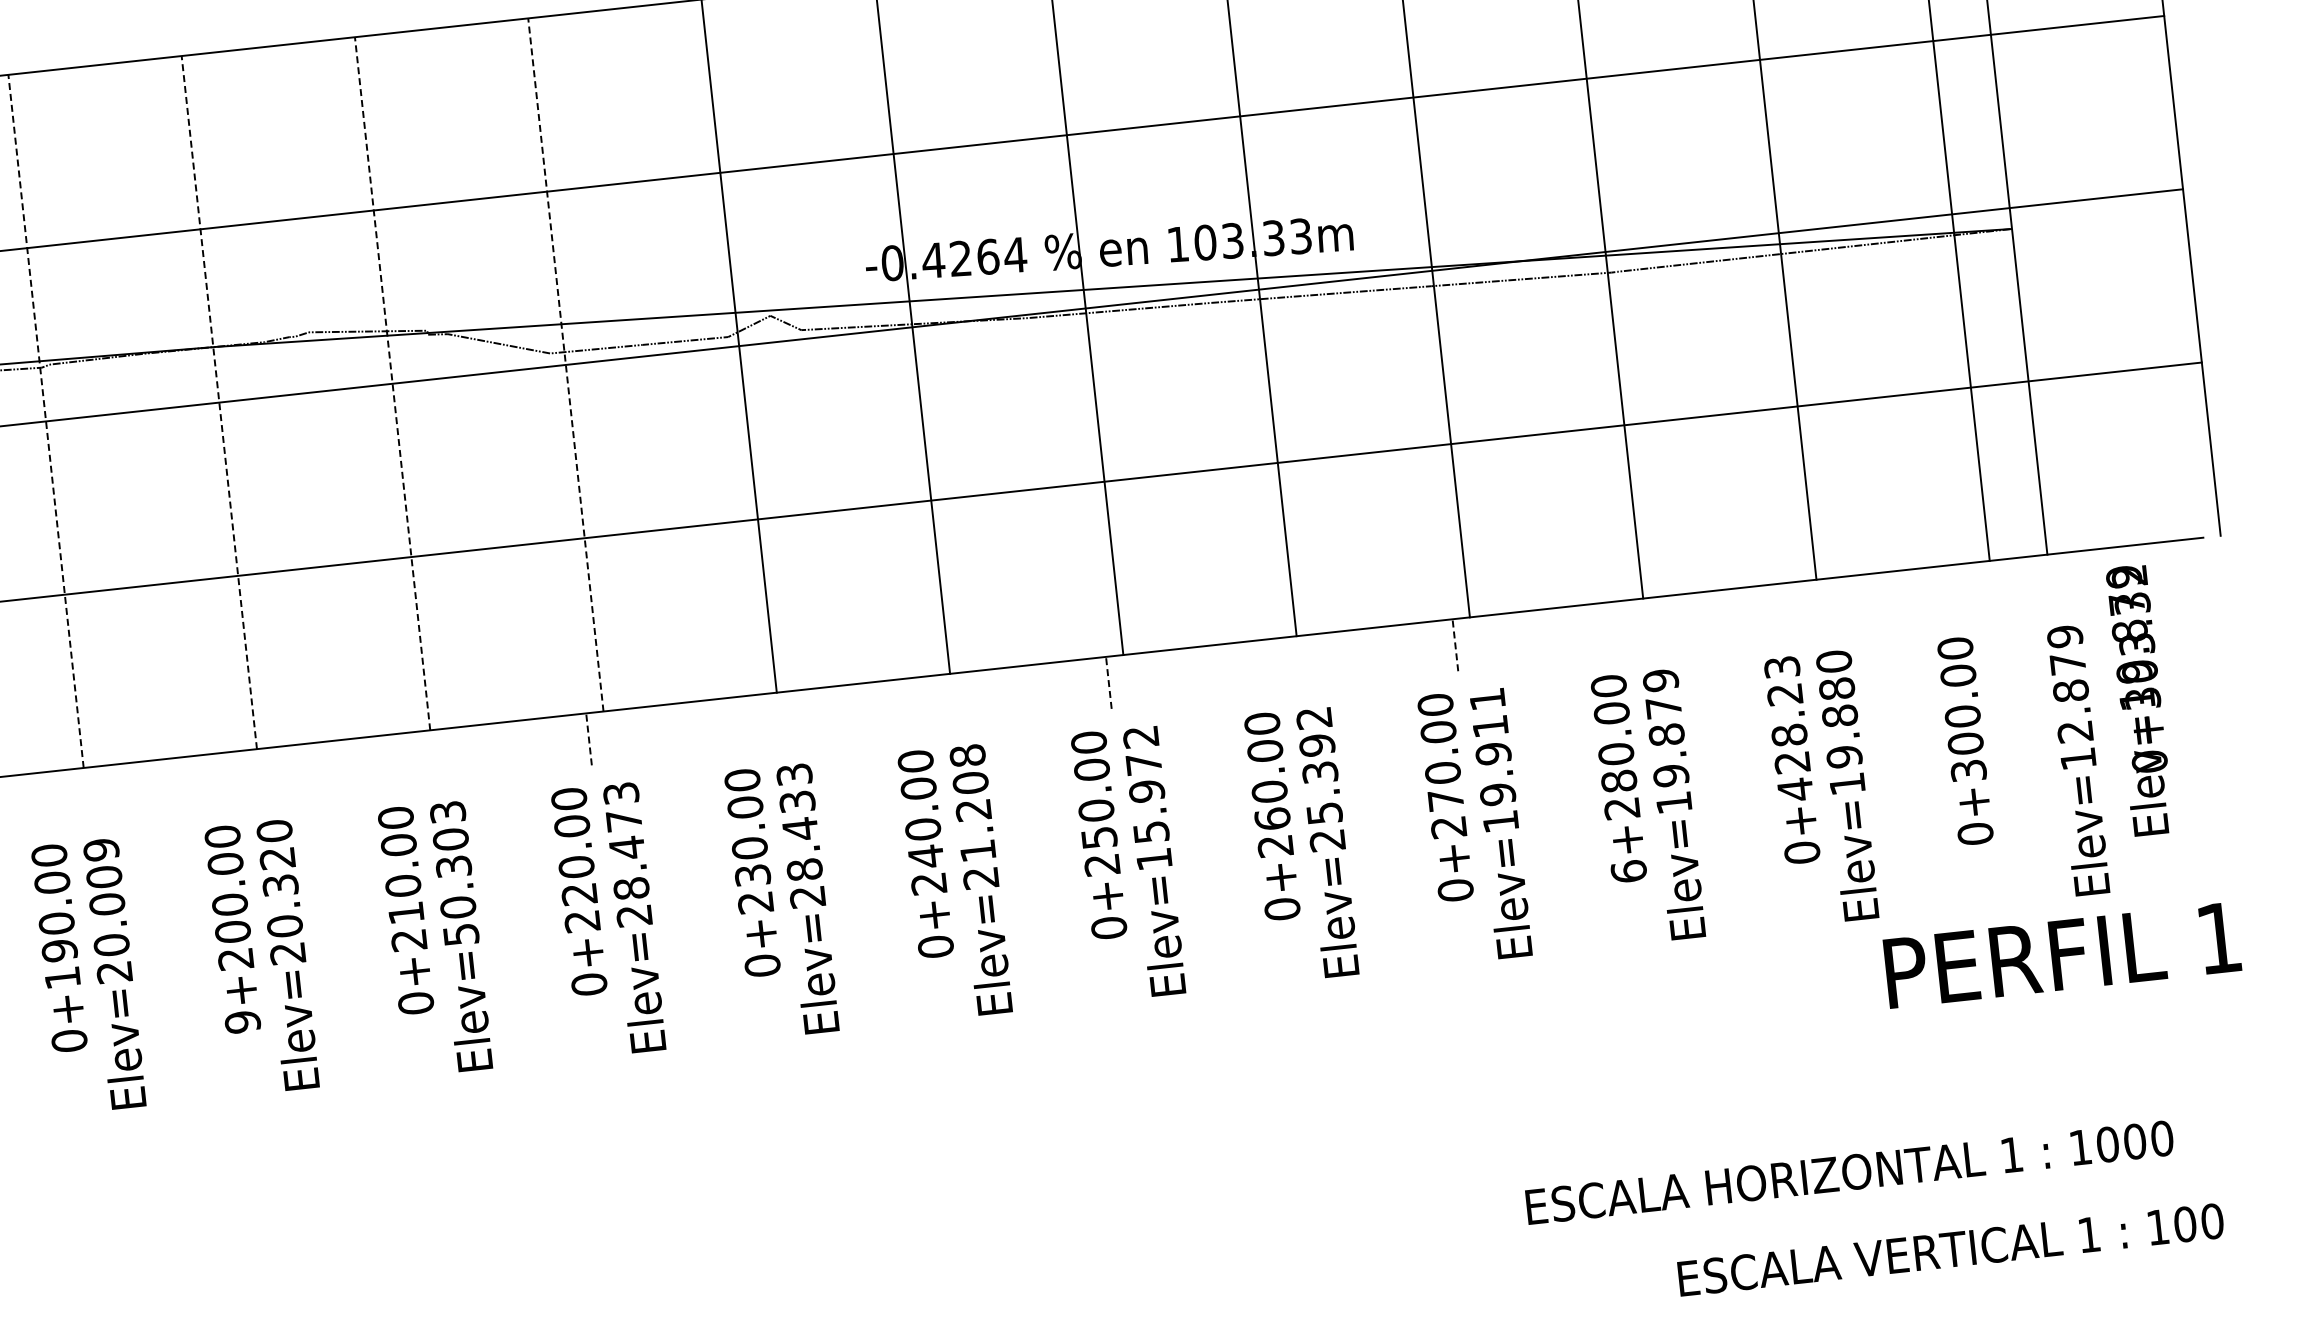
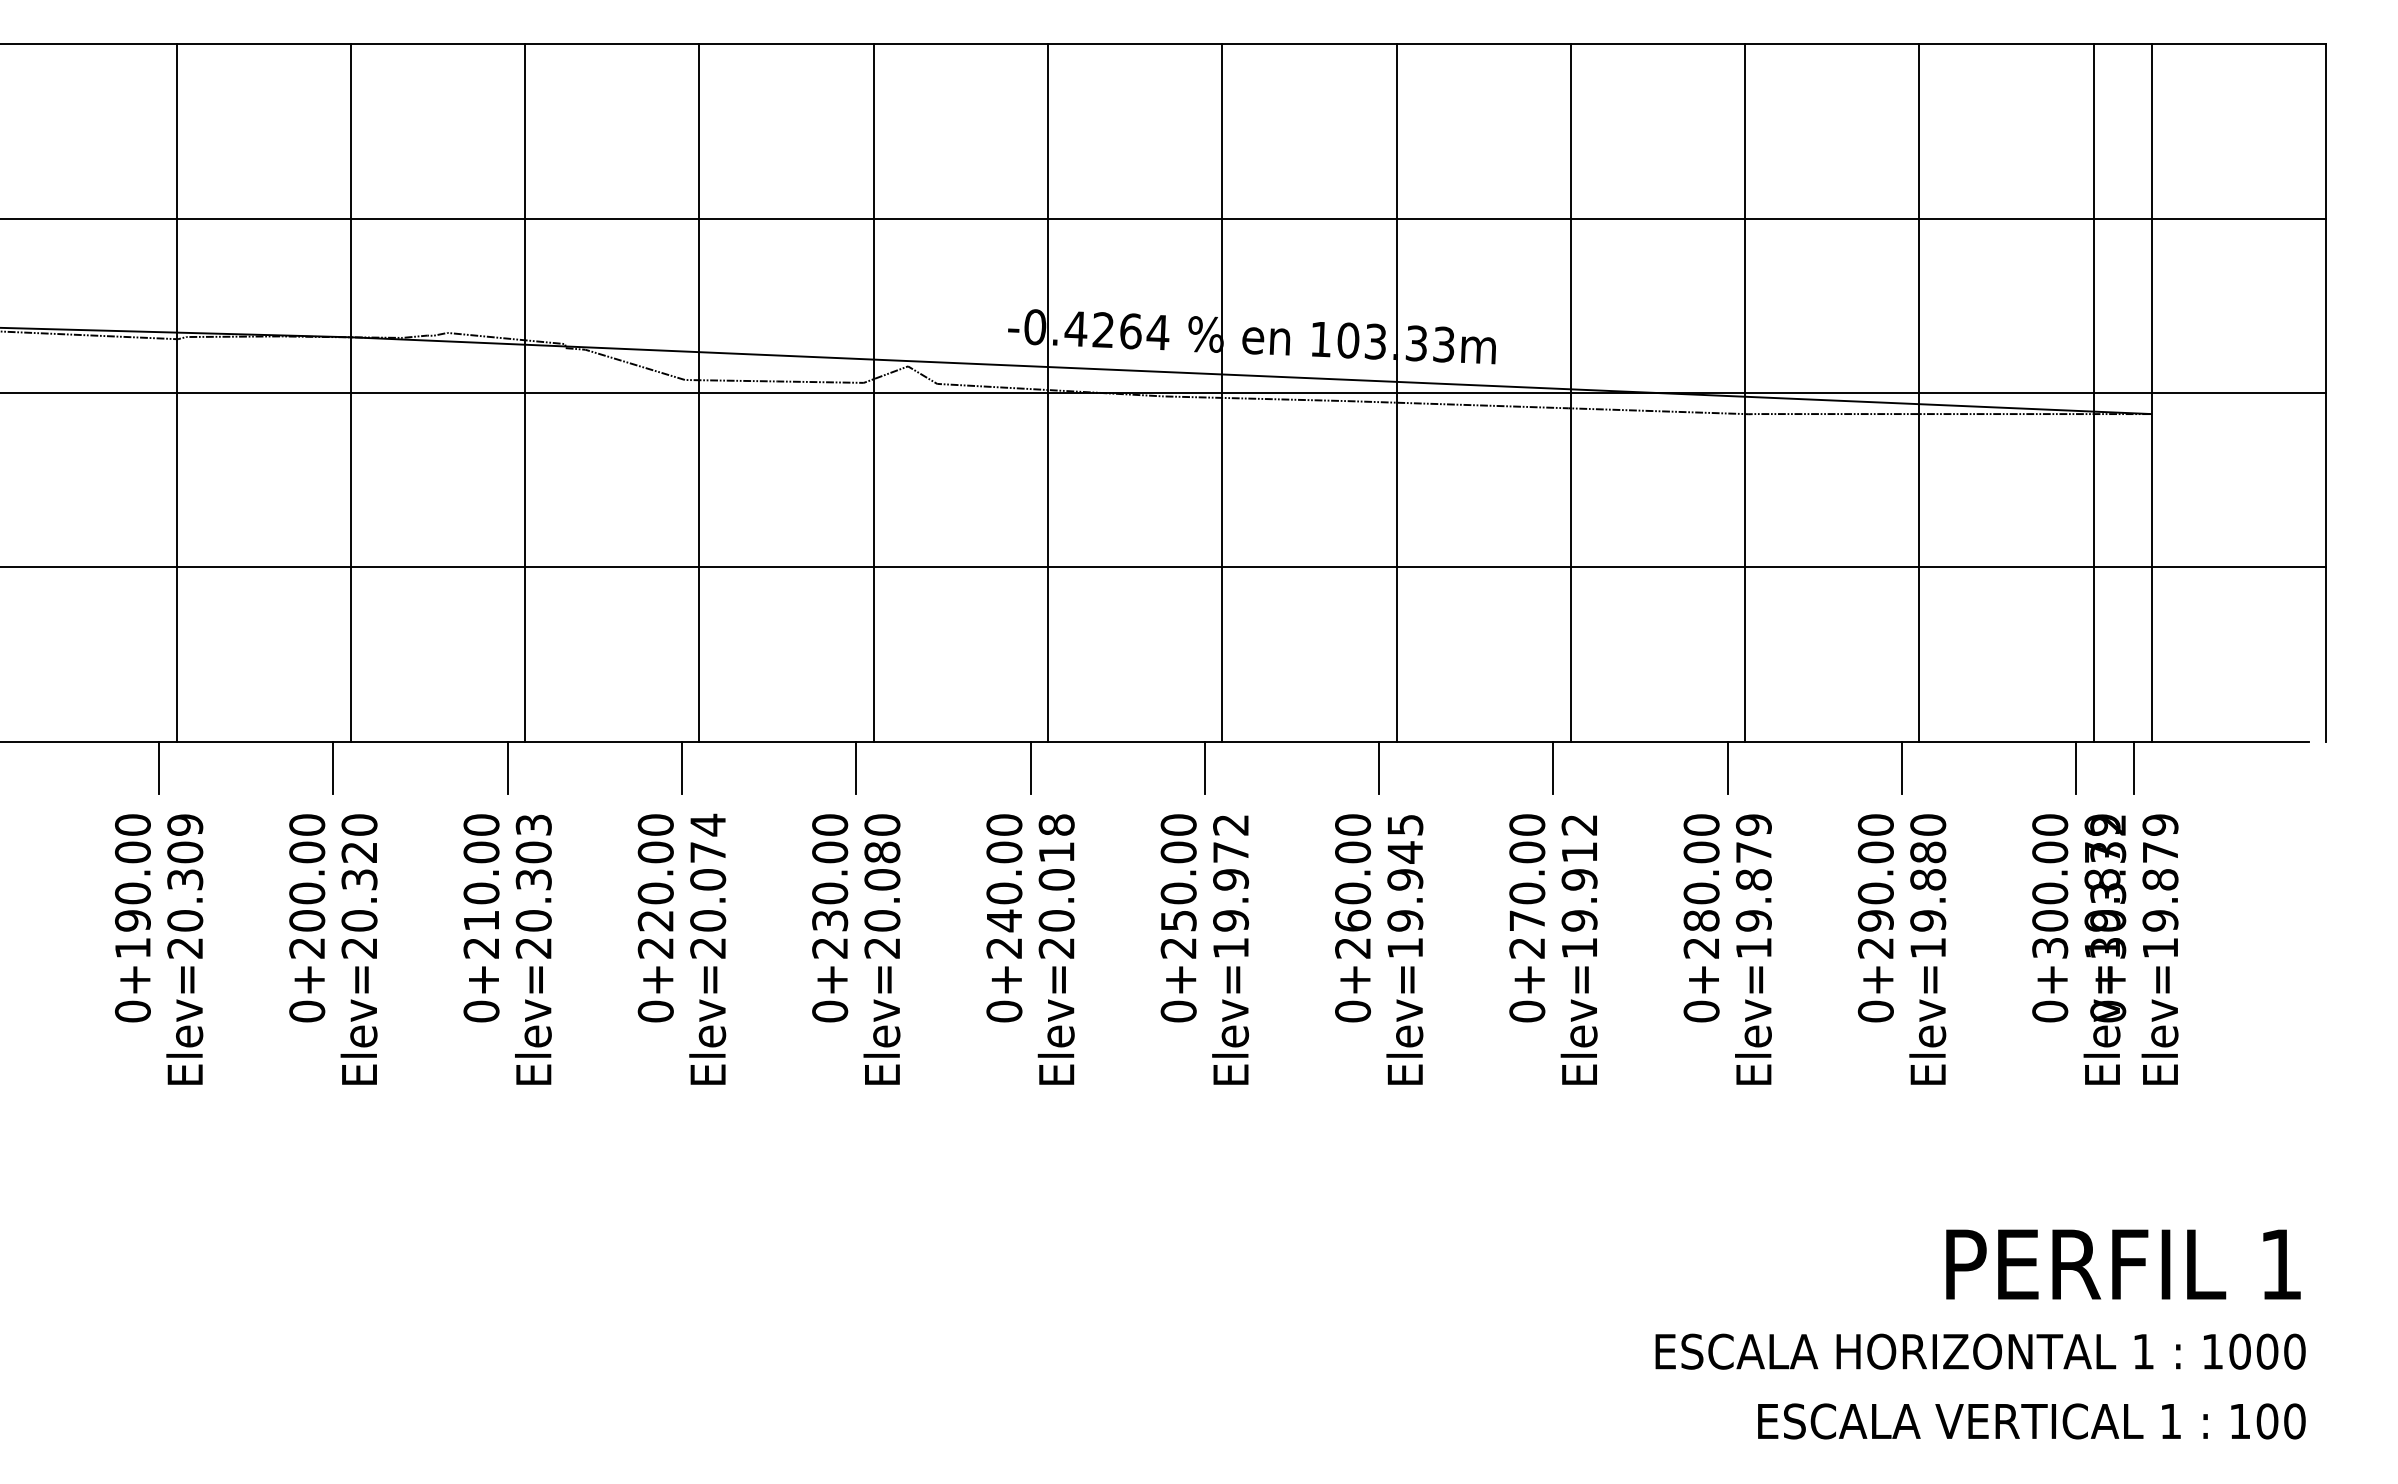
line: (566, 365) -> (699, 393), dashed -> solid
line: (393, 384) -> (525, 393), dashed -> solid
line: (219, 403) -> (350, 393), dashed -> solid
line: (46, 421) -> (176, 393), dashed -> solid
line: (2033, 582) -> (2134, 767), added
line: (1975, 588) -> (2076, 767), added
line: (1802, 607) -> (1902, 767), added
line: (1628, 626) -> (1727, 767), added
line: (1455, 644) -> (1553, 767), dashed -> solid
line: (1282, 663) -> (1379, 767), added
line: (1108, 682) -> (1204, 767), dashed -> solid
text: (1486, 699) -> (1578, 825), Elev=19.911 -> Elev=19.912
text: (2139, 700) -> (2104, 949), moved
line: (935, 701) -> (1030, 767), added
line: (762, 720) -> (856, 767), added
text: (1788, 728) -> (1875, 886), 0+428.23 -> 0+290.00
text: (2075, 731) -> (2160, 920), Elev=12.879 -> Elev=19.879
line: (588, 739) -> (681, 767), dashed -> solid
line: (415, 757) -> (507, 767), added
line: (242, 776) -> (333, 767), added
text: (1321, 779) -> (1405, 886), Elev=25.392 -> Elev=19.945
line: (69, 795) -> (159, 767), added
text: (974, 816) -> (1056, 886), Elev=21.208 -> Elev=20.018
text: (799, 821) -> (882, 872), Elev=28.433 -> Elev=20.080
text: (1150, 831) -> (1230, 920), Elev=15.972 -> Elev=19.972
text: (626, 840) -> (708, 872), Elev=28.473 -> Elev=20.074
text: (1628, 871) -> (1701, 1011), 6+280.00 -> 0+280.00
text: (107, 904) -> (185, 879), Elev=20.009 -> Elev=20.309
text: (460, 935) -> (533, 948), Elev=50.303 -> Elev=20.303
text: (2062, 955) -> (2123, 1264), moved
text: (243, 1022) -> (307, 1011), 9+200.00 -> 0+200.00
text: (1849, 1172) -> (1980, 1351), moved
text: (1950, 1249) -> (2031, 1421), moved

